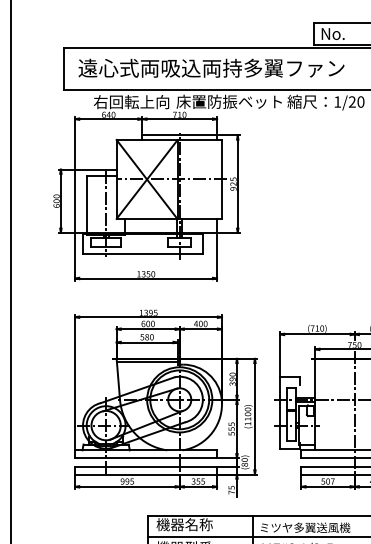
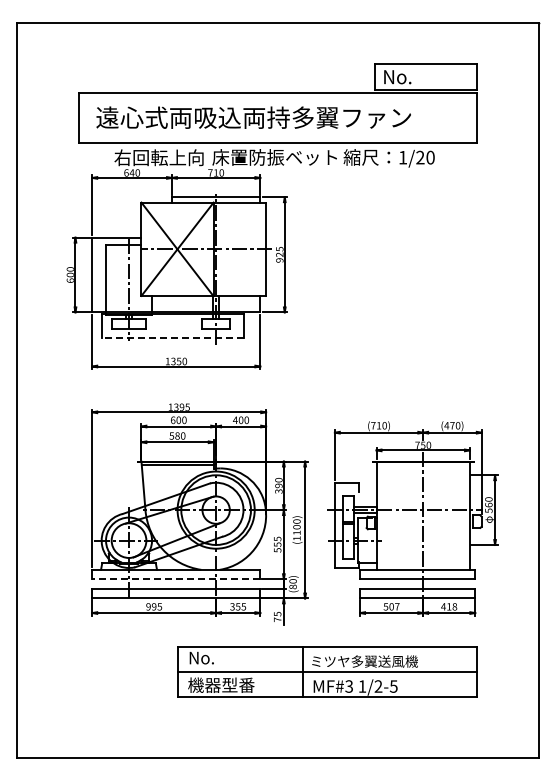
line: (142, 253) -> (172, 337), solid -> dashed
line: (146, 458) -> (176, 579), solid -> dashed
text: (184, 524) -> (221, 657), 機器名称 -> No.

